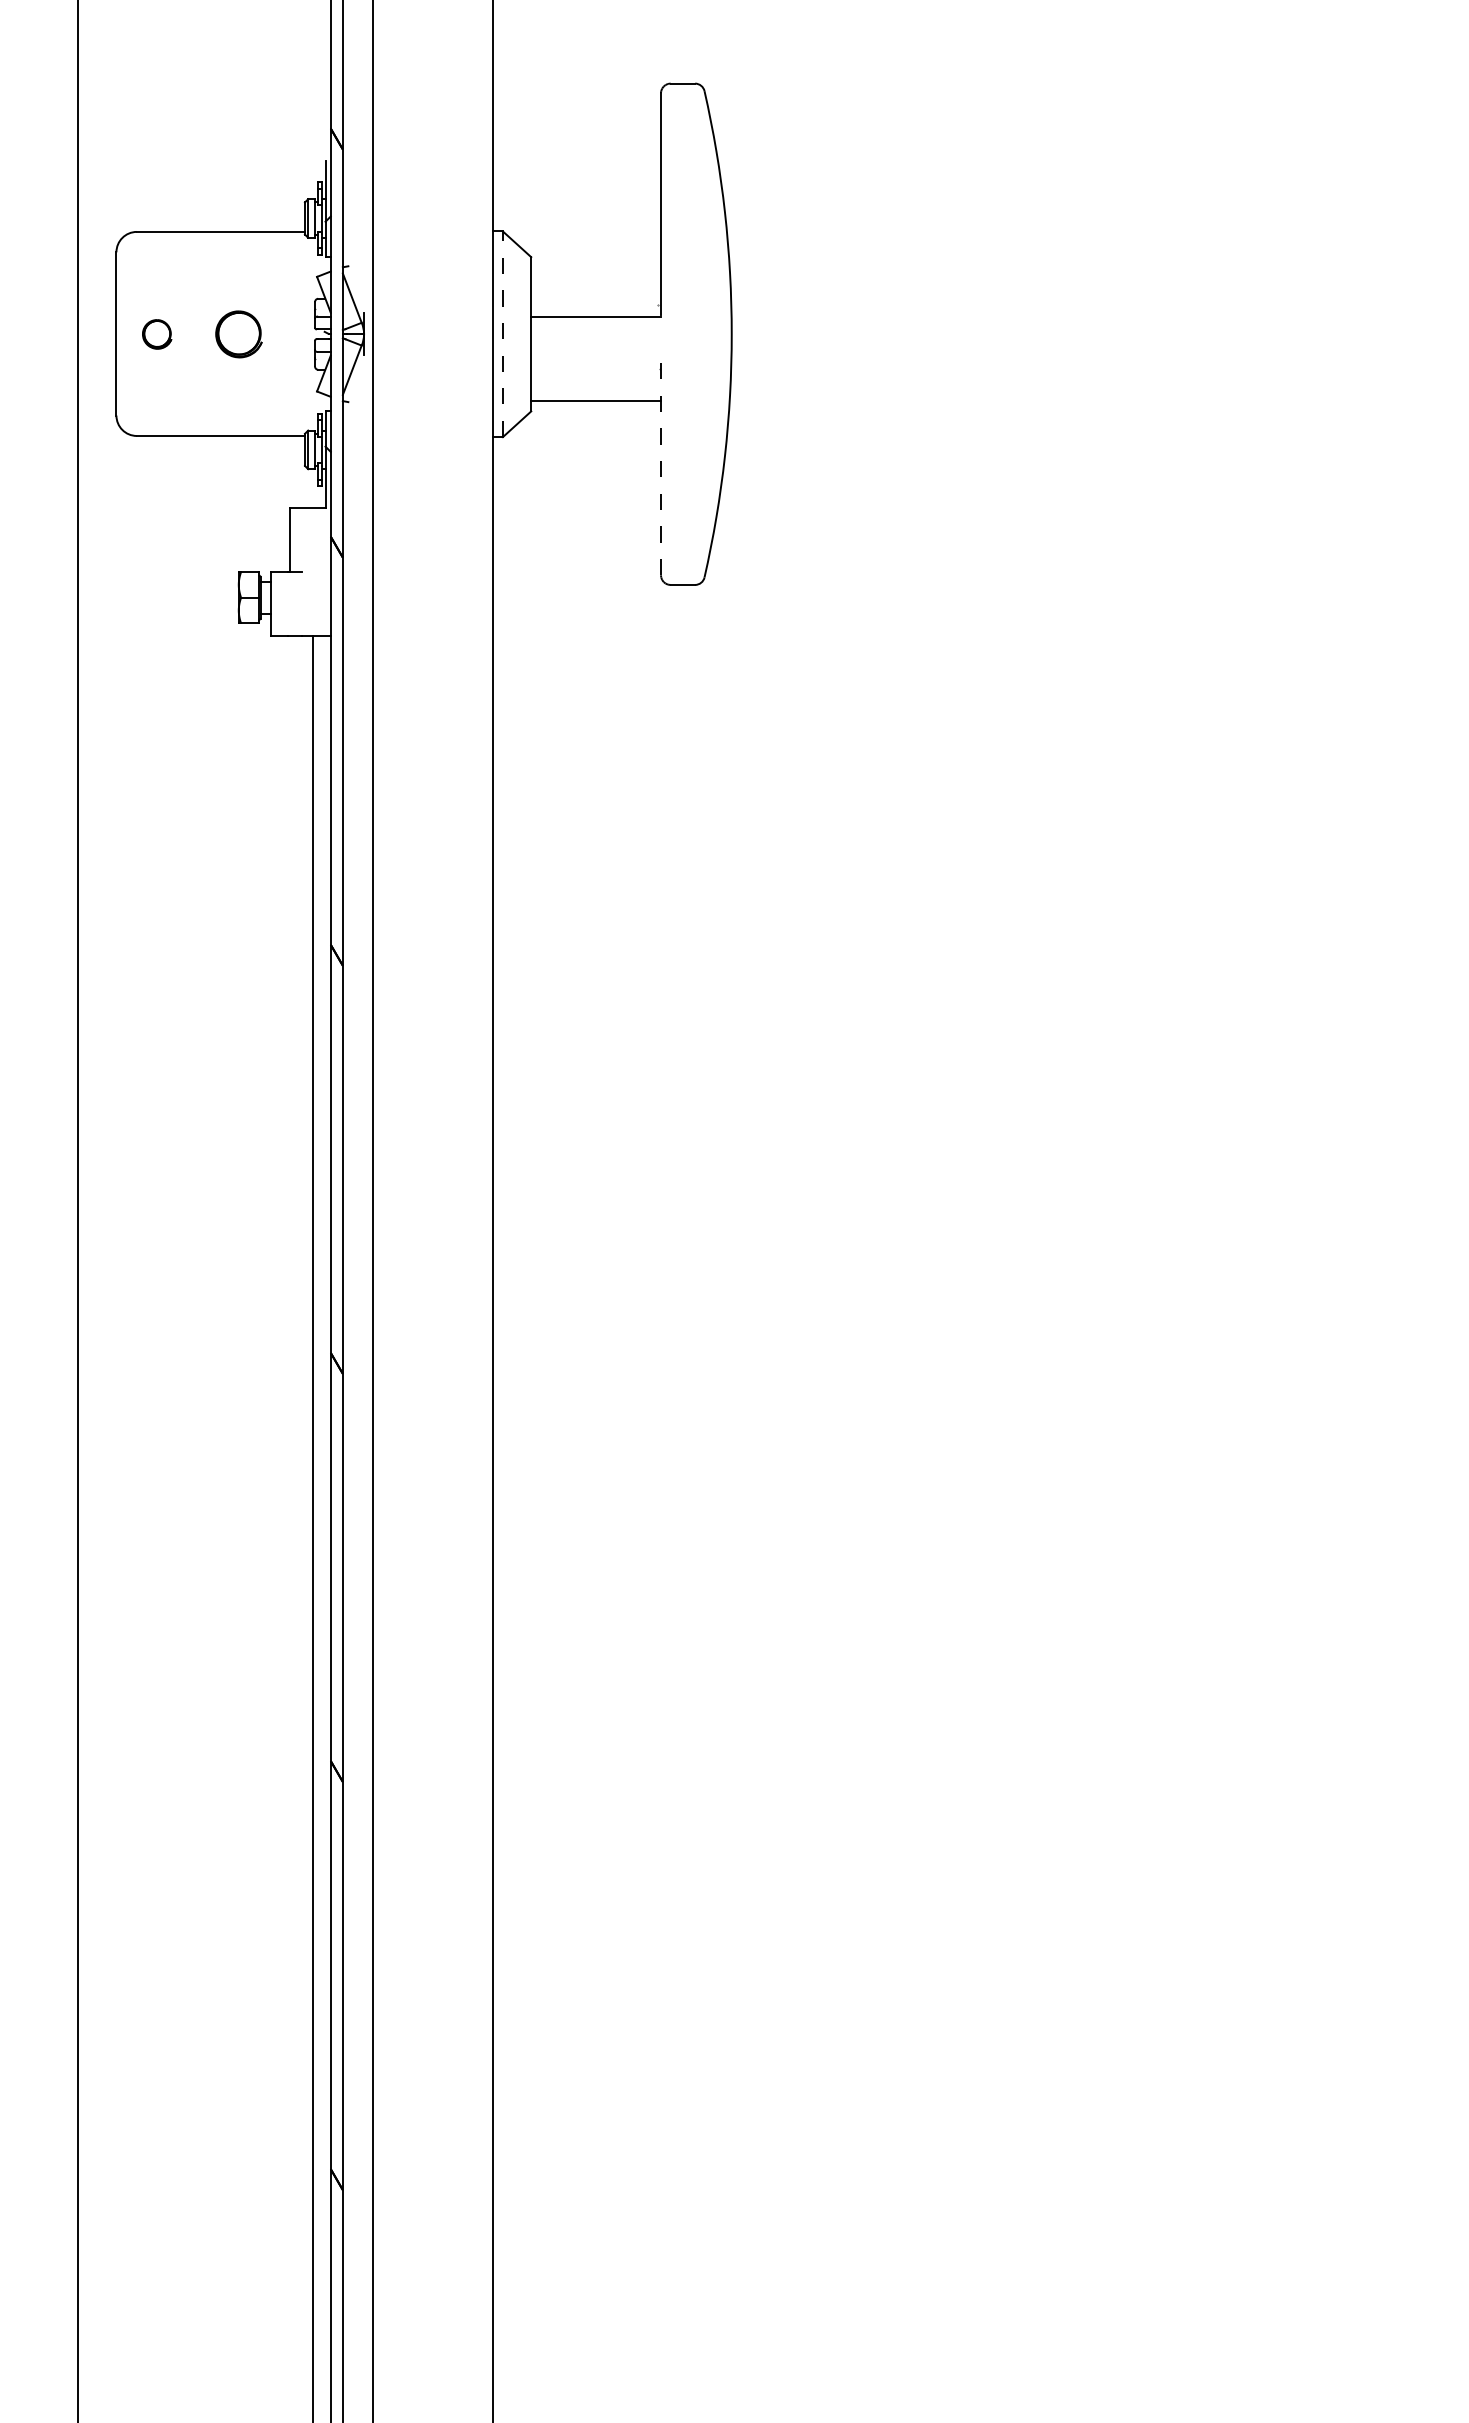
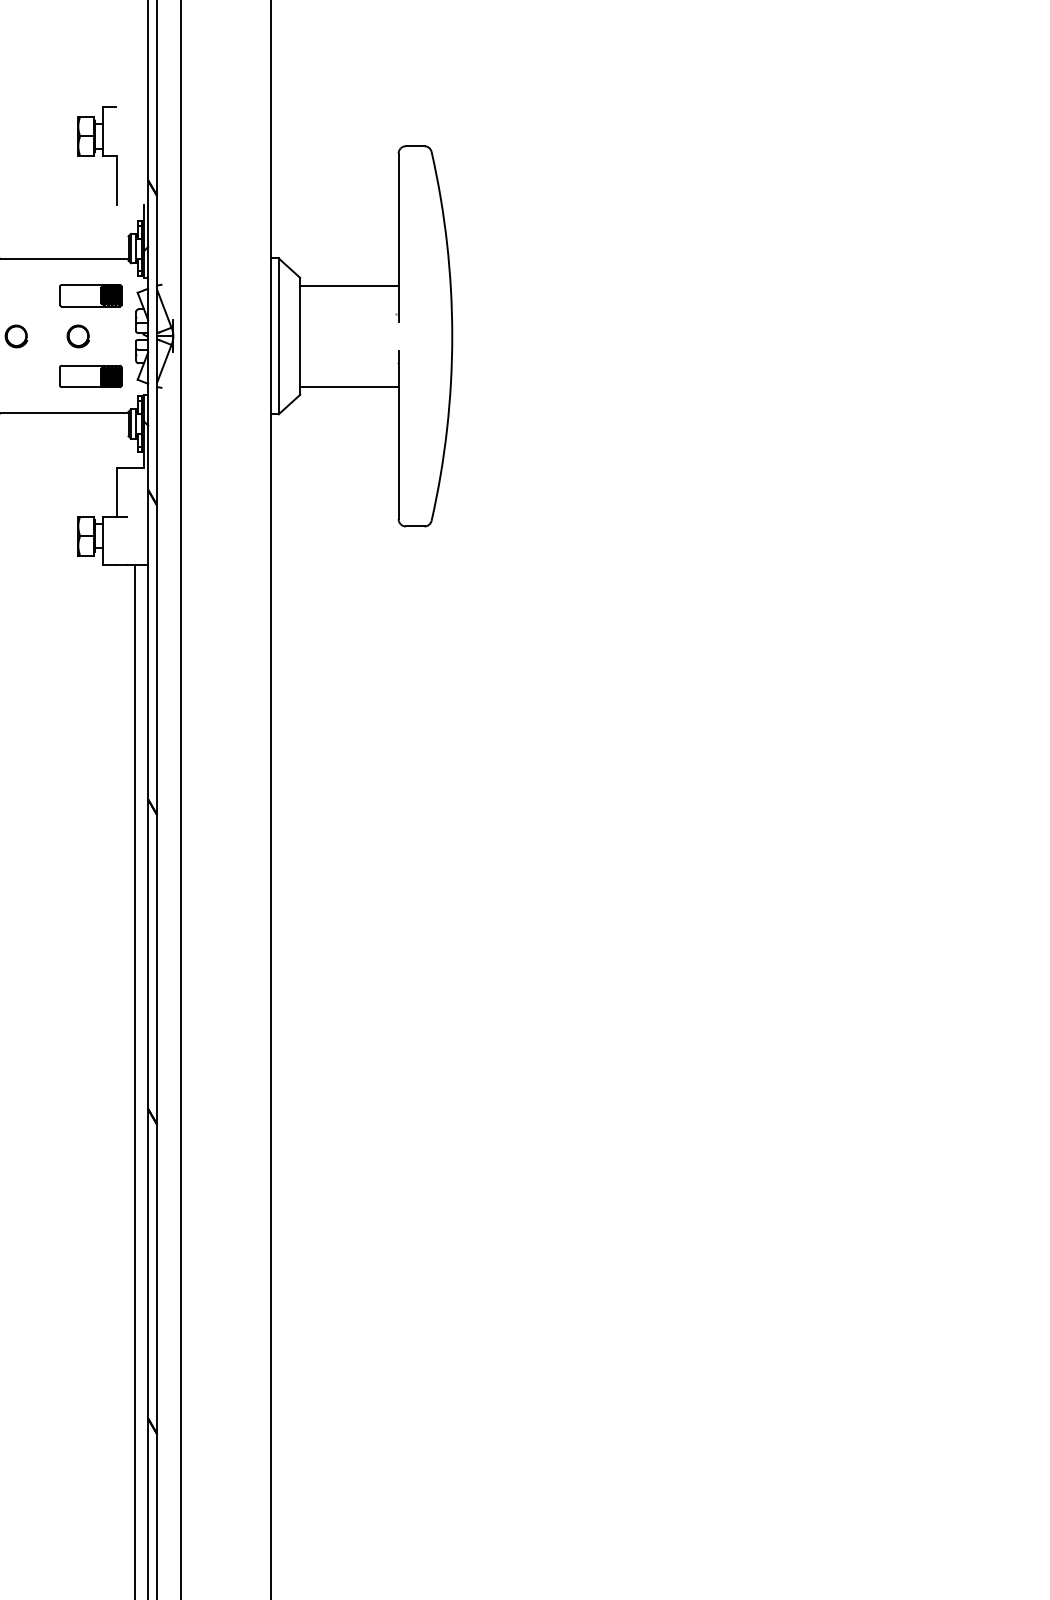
part: (263, 96) -> (97, 156), added
part: (254, 280) -> (90, 295), added
line: (596, 317) -> (349, 285), moved
part: (238, 334) -> (78, 336), size x0.62
line: (502, 334) -> (278, 336), dashed -> solid
part: (254, 387) -> (90, 376), added
line: (661, 464) -> (398, 435), dashed -> solid

